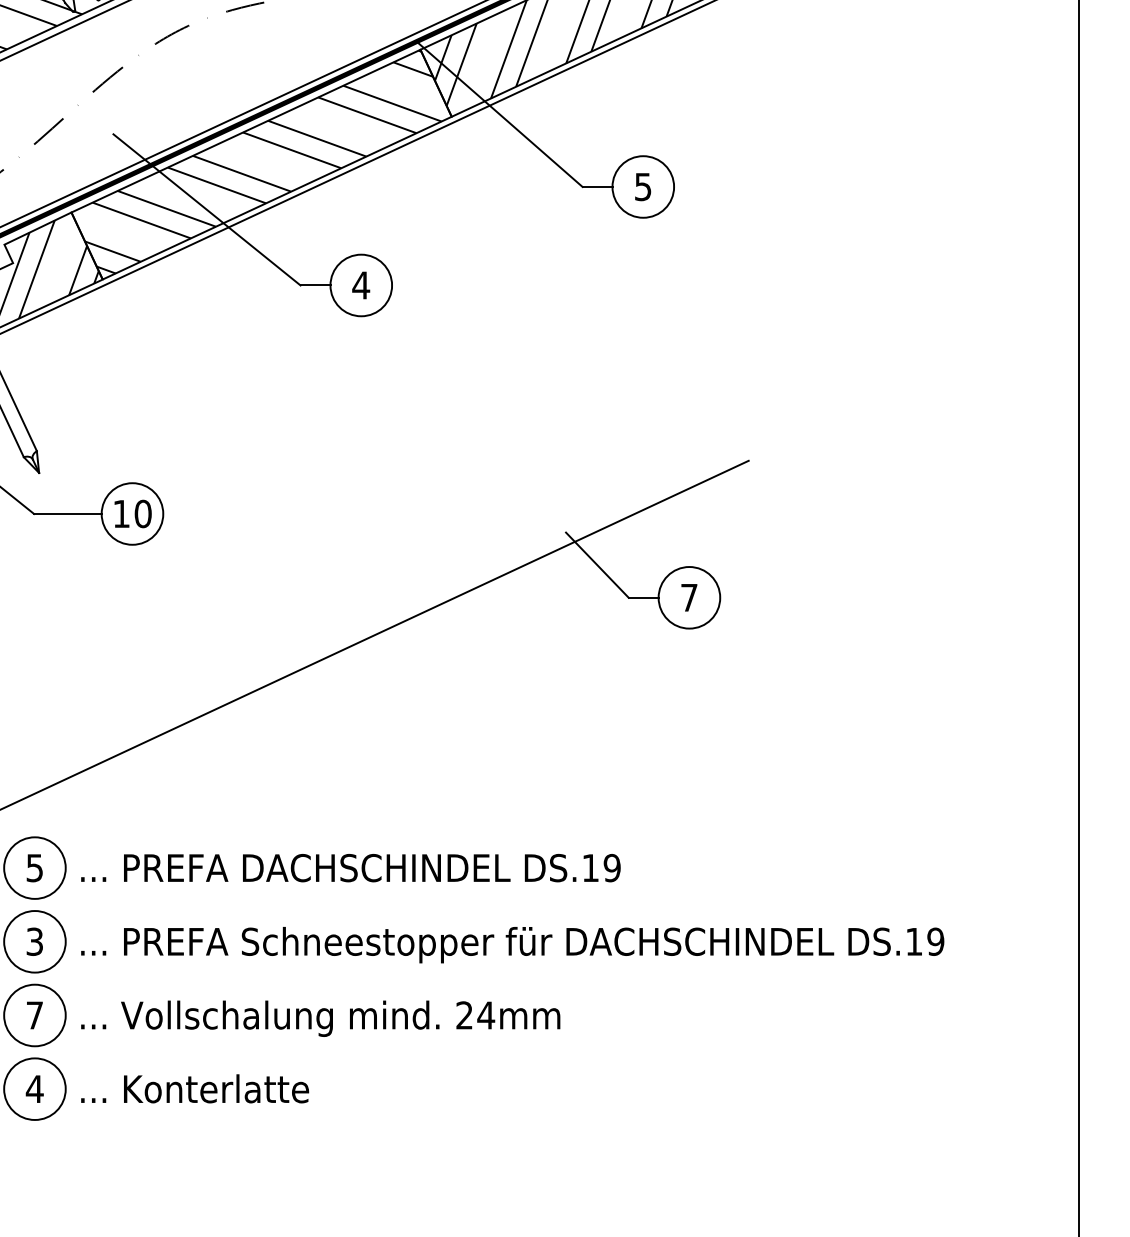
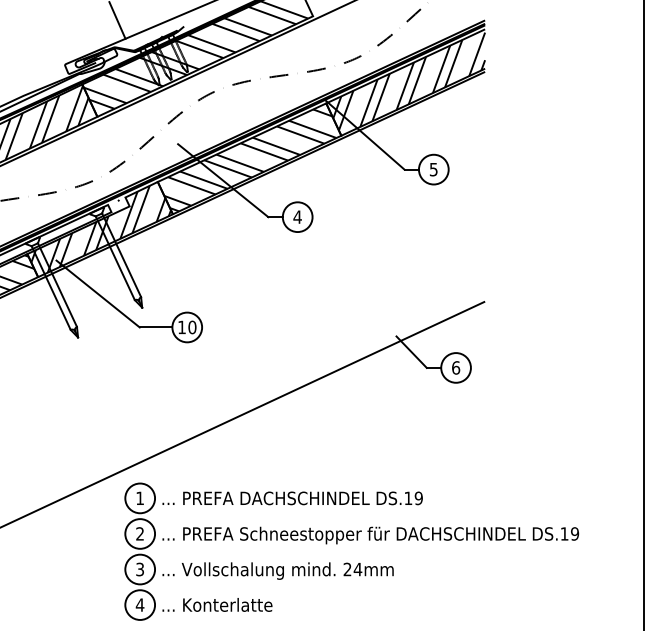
text: (690, 596) -> (456, 367), 7 -> 6
text: (33, 868) -> (139, 498), 5 -> 1
text: (33, 940) -> (139, 533), 3 -> 2
text: (33, 1015) -> (139, 569), 7 -> 3

